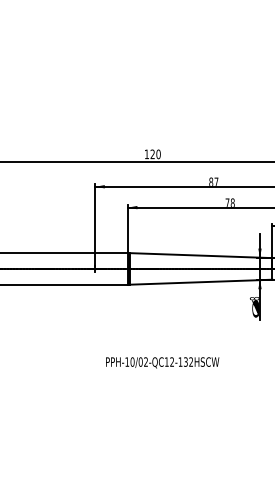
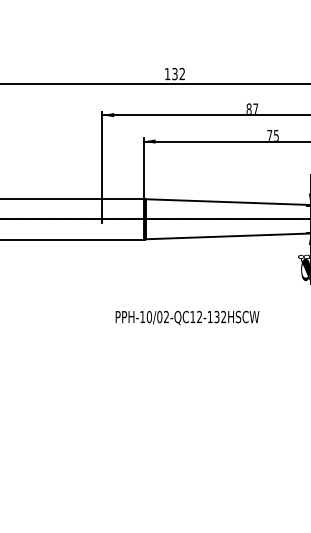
text: (155, 154) -> (178, 74), 120 -> 132
text: (232, 202) -> (276, 135), 78 -> 75
text: (162, 362) -> (187, 317), moved

